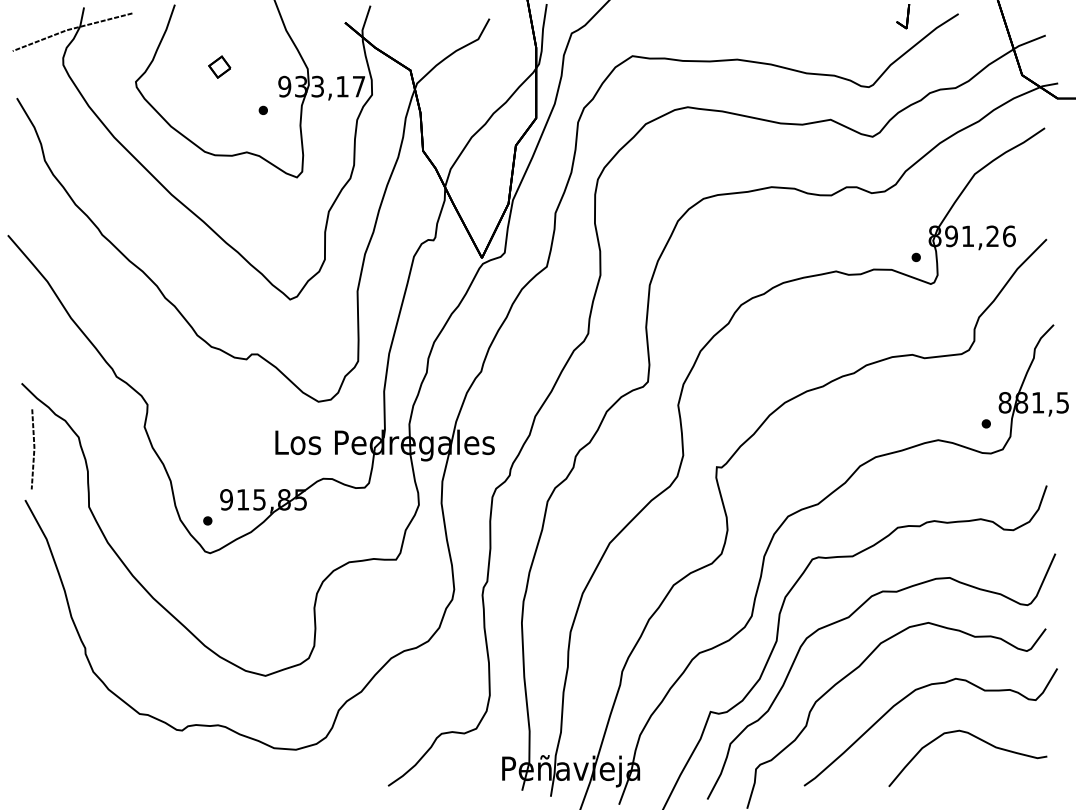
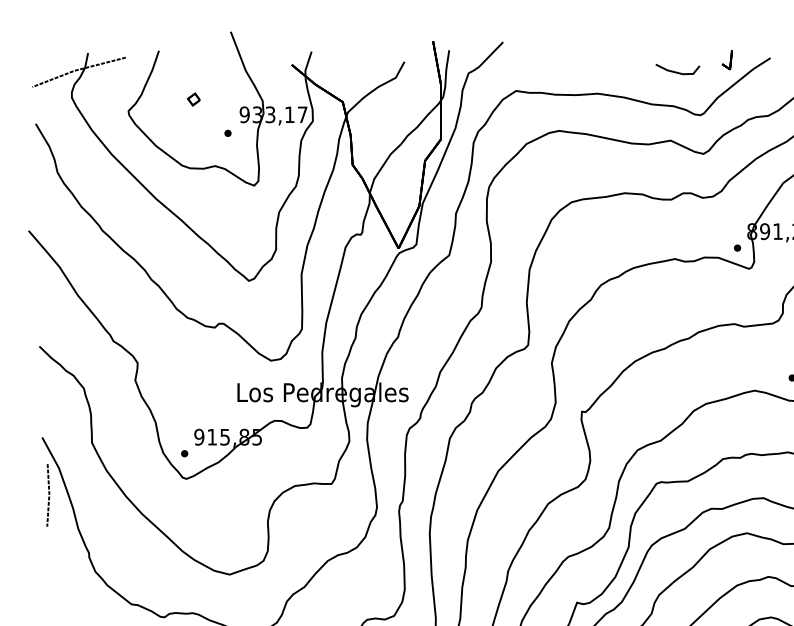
line: (838, 31) -> (676, 71), added
part: (219, 66) -> (193, 99), size x0.71
line: (33, 448) -> (48, 494), moved

